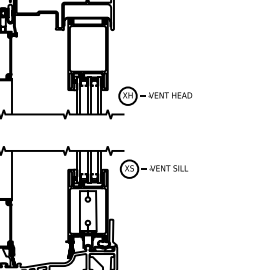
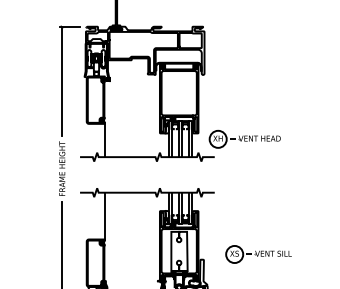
part: (153, 169) -> (258, 254), moved

